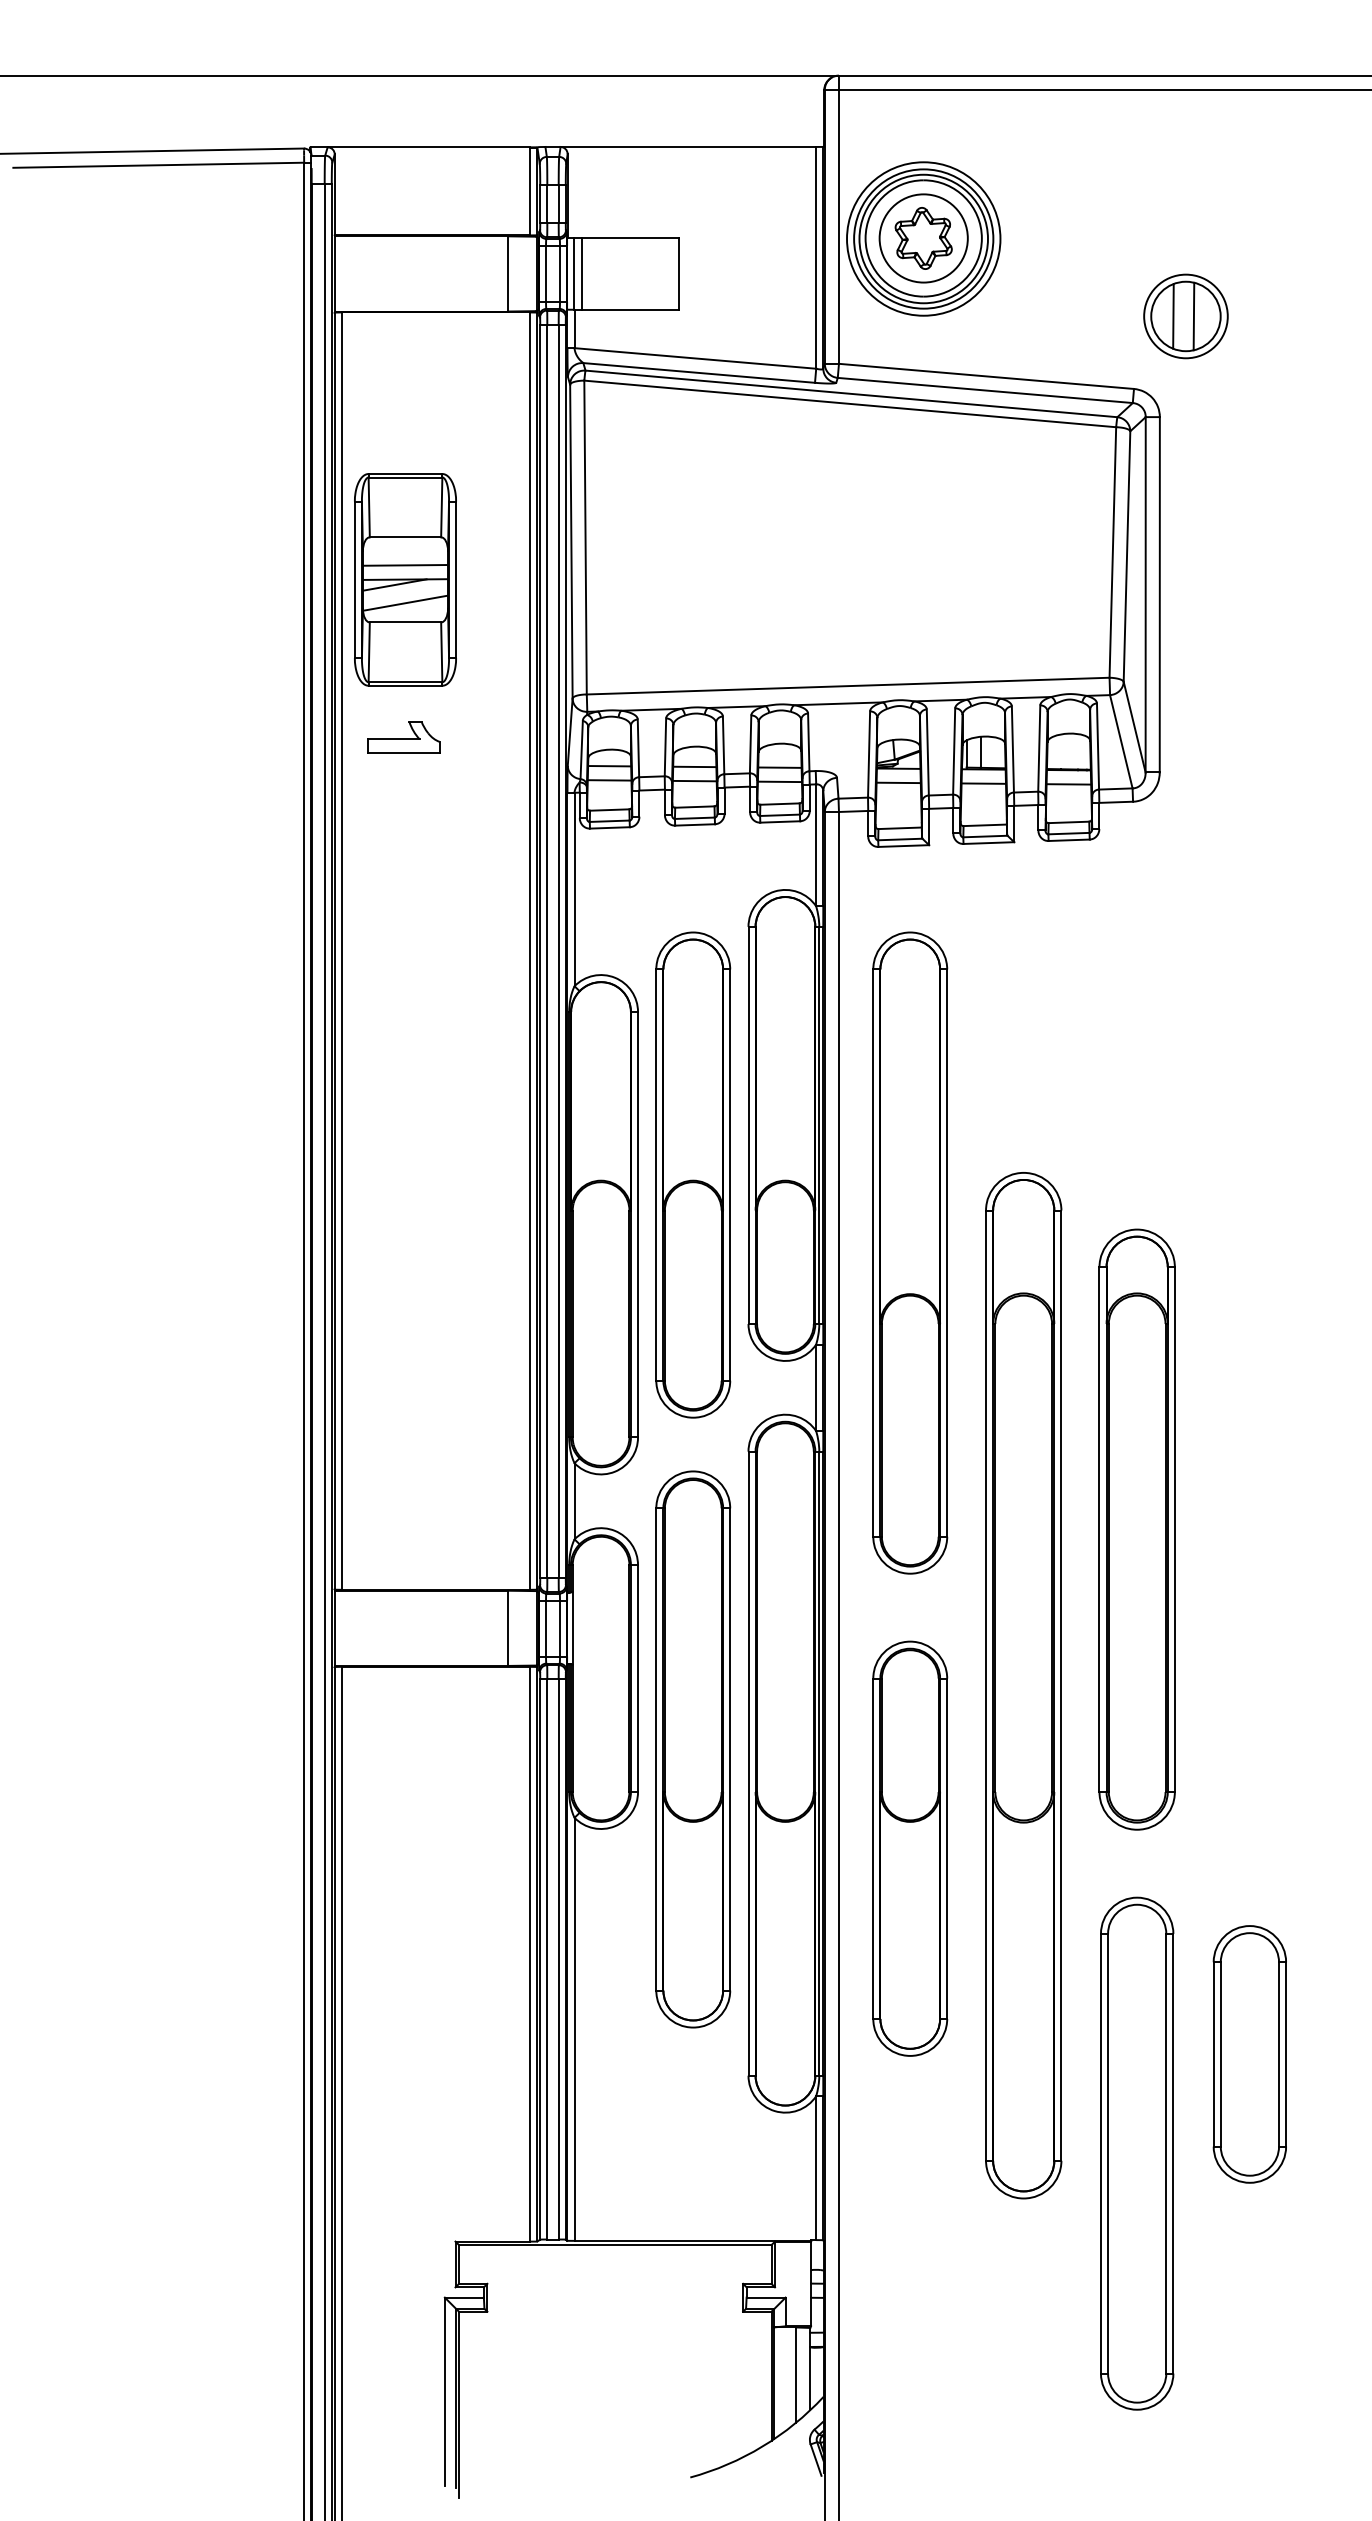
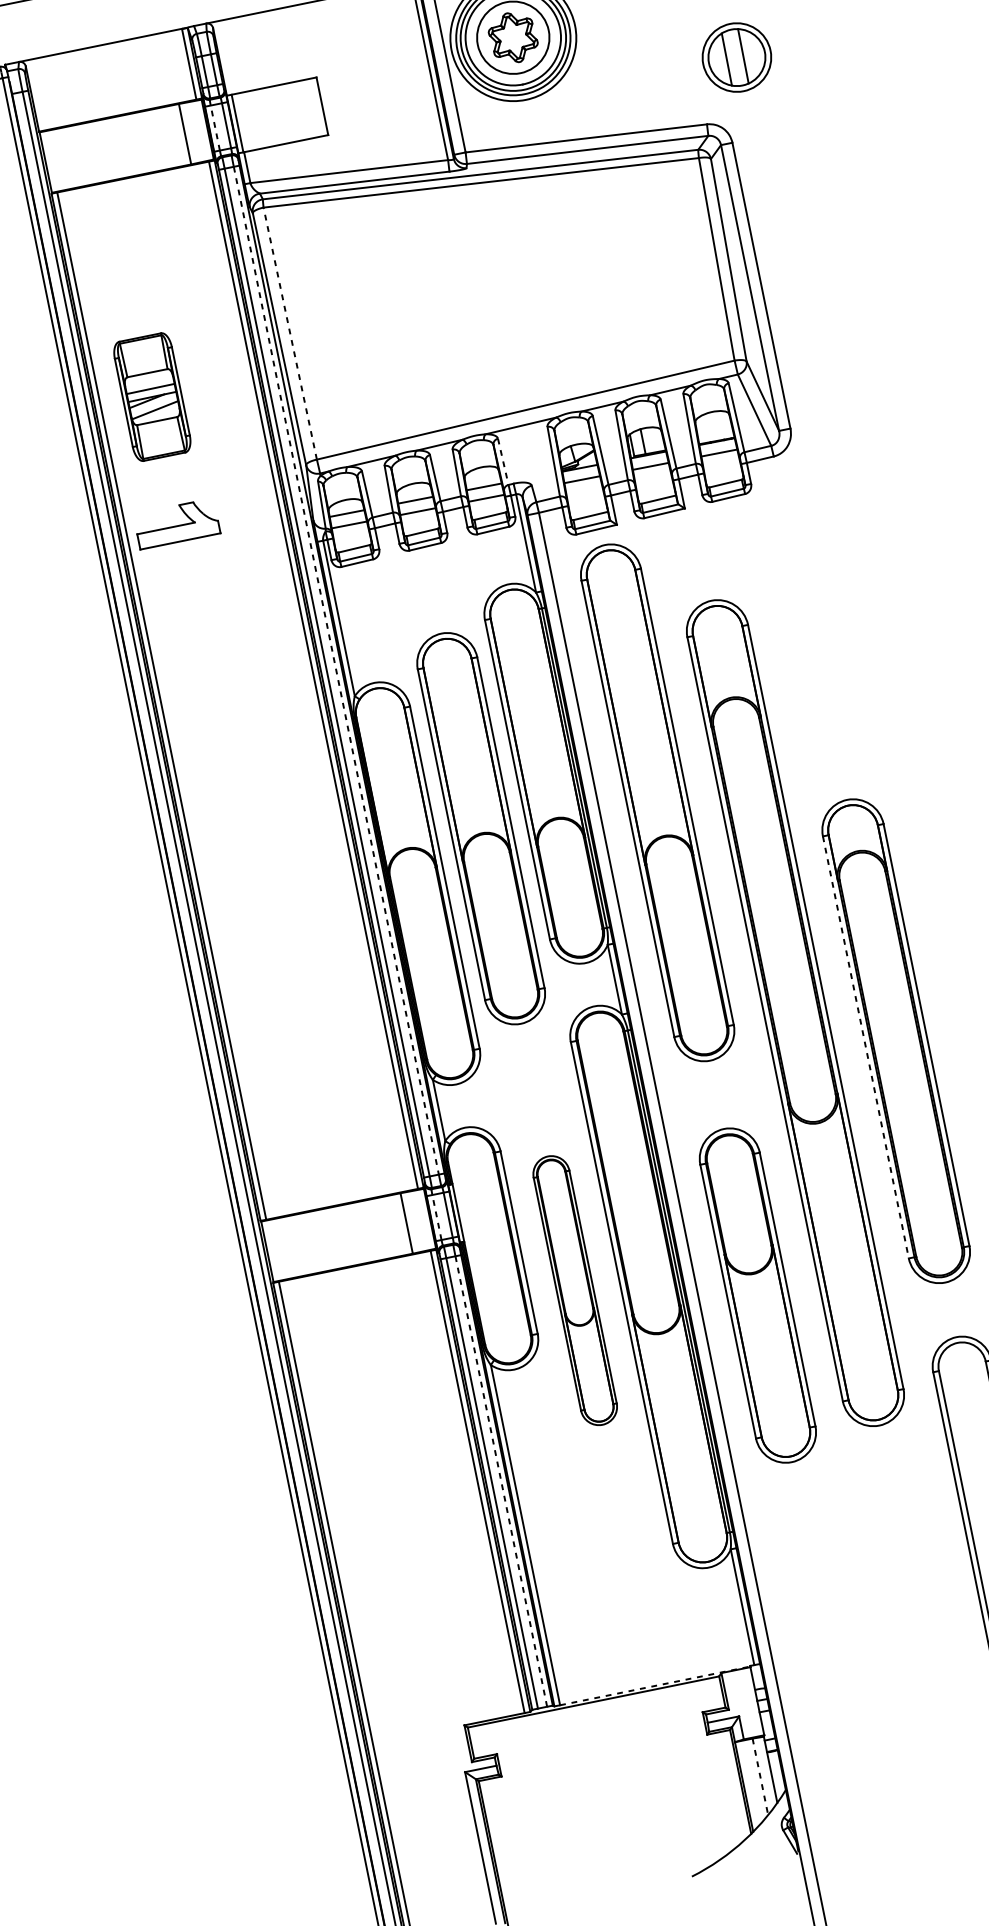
line: (546, 273) -> (215, 127), solid -> dashed
line: (581, 273) -> (243, 121), removed
line: (585, 537) -> (290, 333), solid -> dashed
part: (405, 579) -> (152, 396), size x0.7
part: (403, 737) -> (176, 524), size x1.4
line: (808, 742) -> (503, 461), solid -> dashed
line: (558, 951) -> (336, 670), solid -> dashed
part: (910, 1252) -> (657, 802), moved
line: (1099, 1530) -> (866, 1048), solid -> dashed
line: (546, 1628) -> (437, 1217), solid -> dashed
part: (1023, 1685) -> (795, 1013), moved
part: (693, 1749) -> (575, 1290), size x0.6
part: (910, 1848) -> (758, 1295), moved
line: (558, 1959) -> (501, 1481), solid -> dashed
line: (693, 2240) -> (655, 1685), solid -> dashed
line: (796, 2374) -> (760, 1776), solid -> dashed

